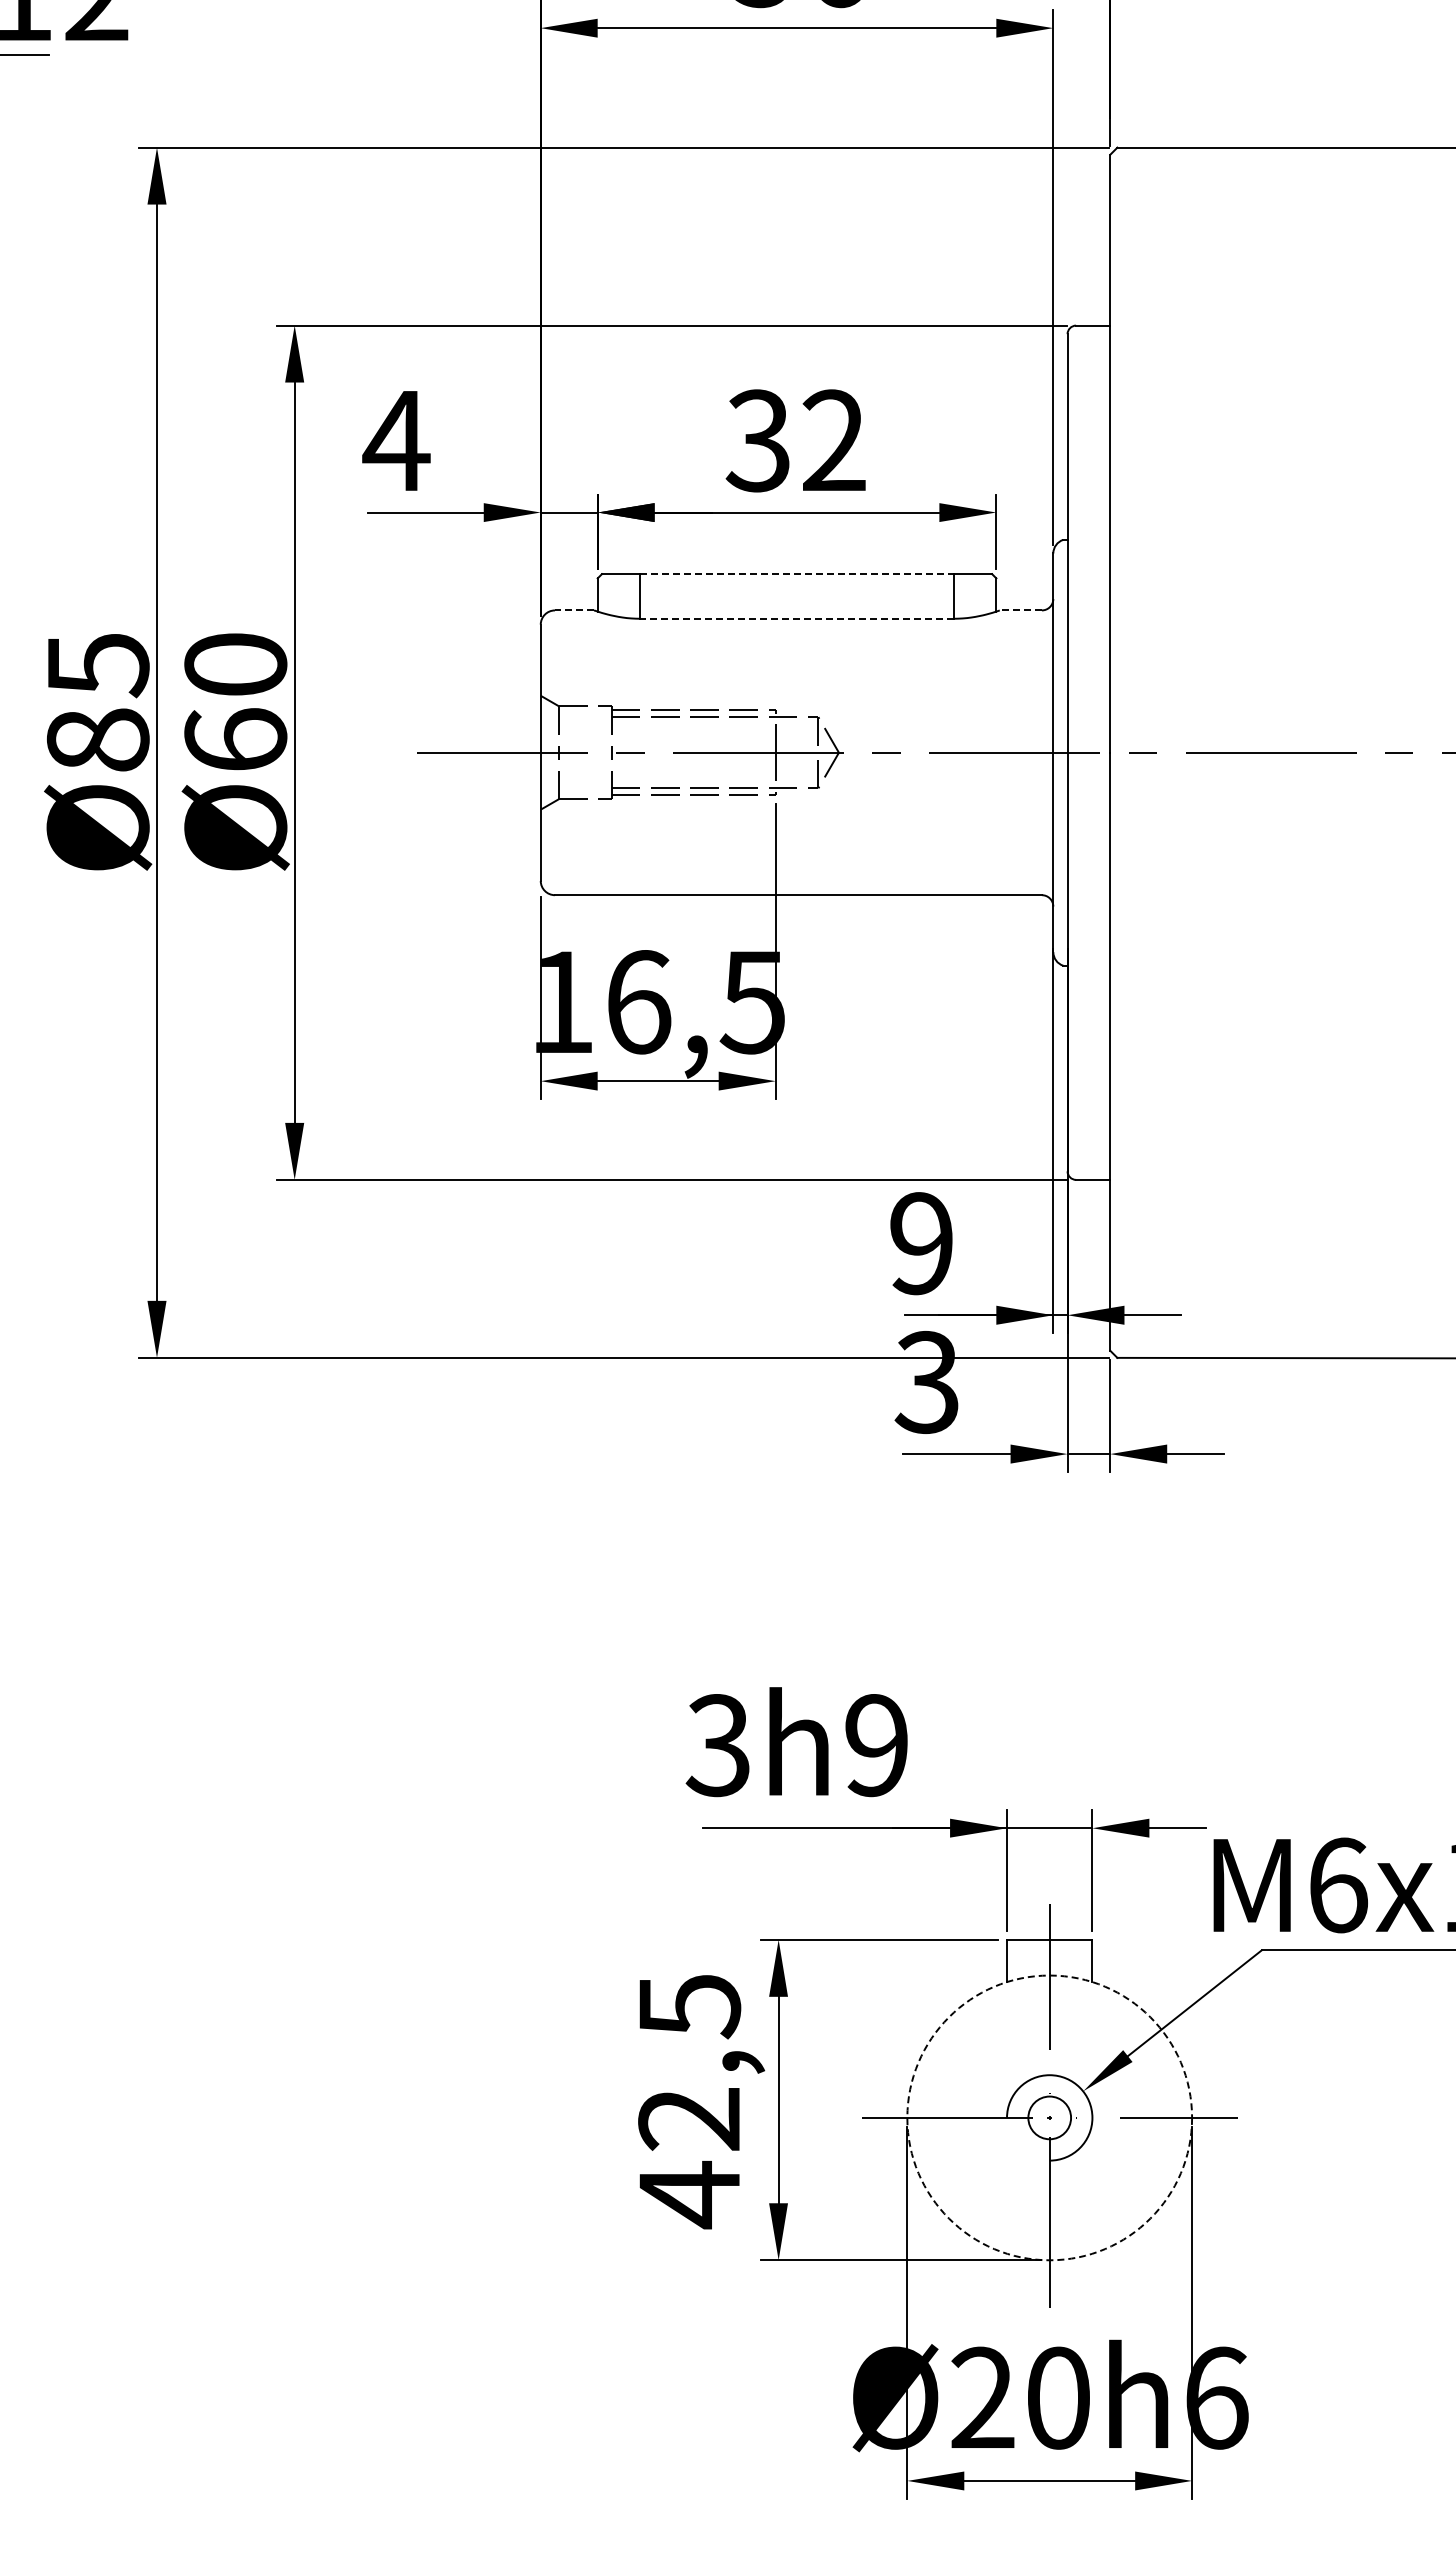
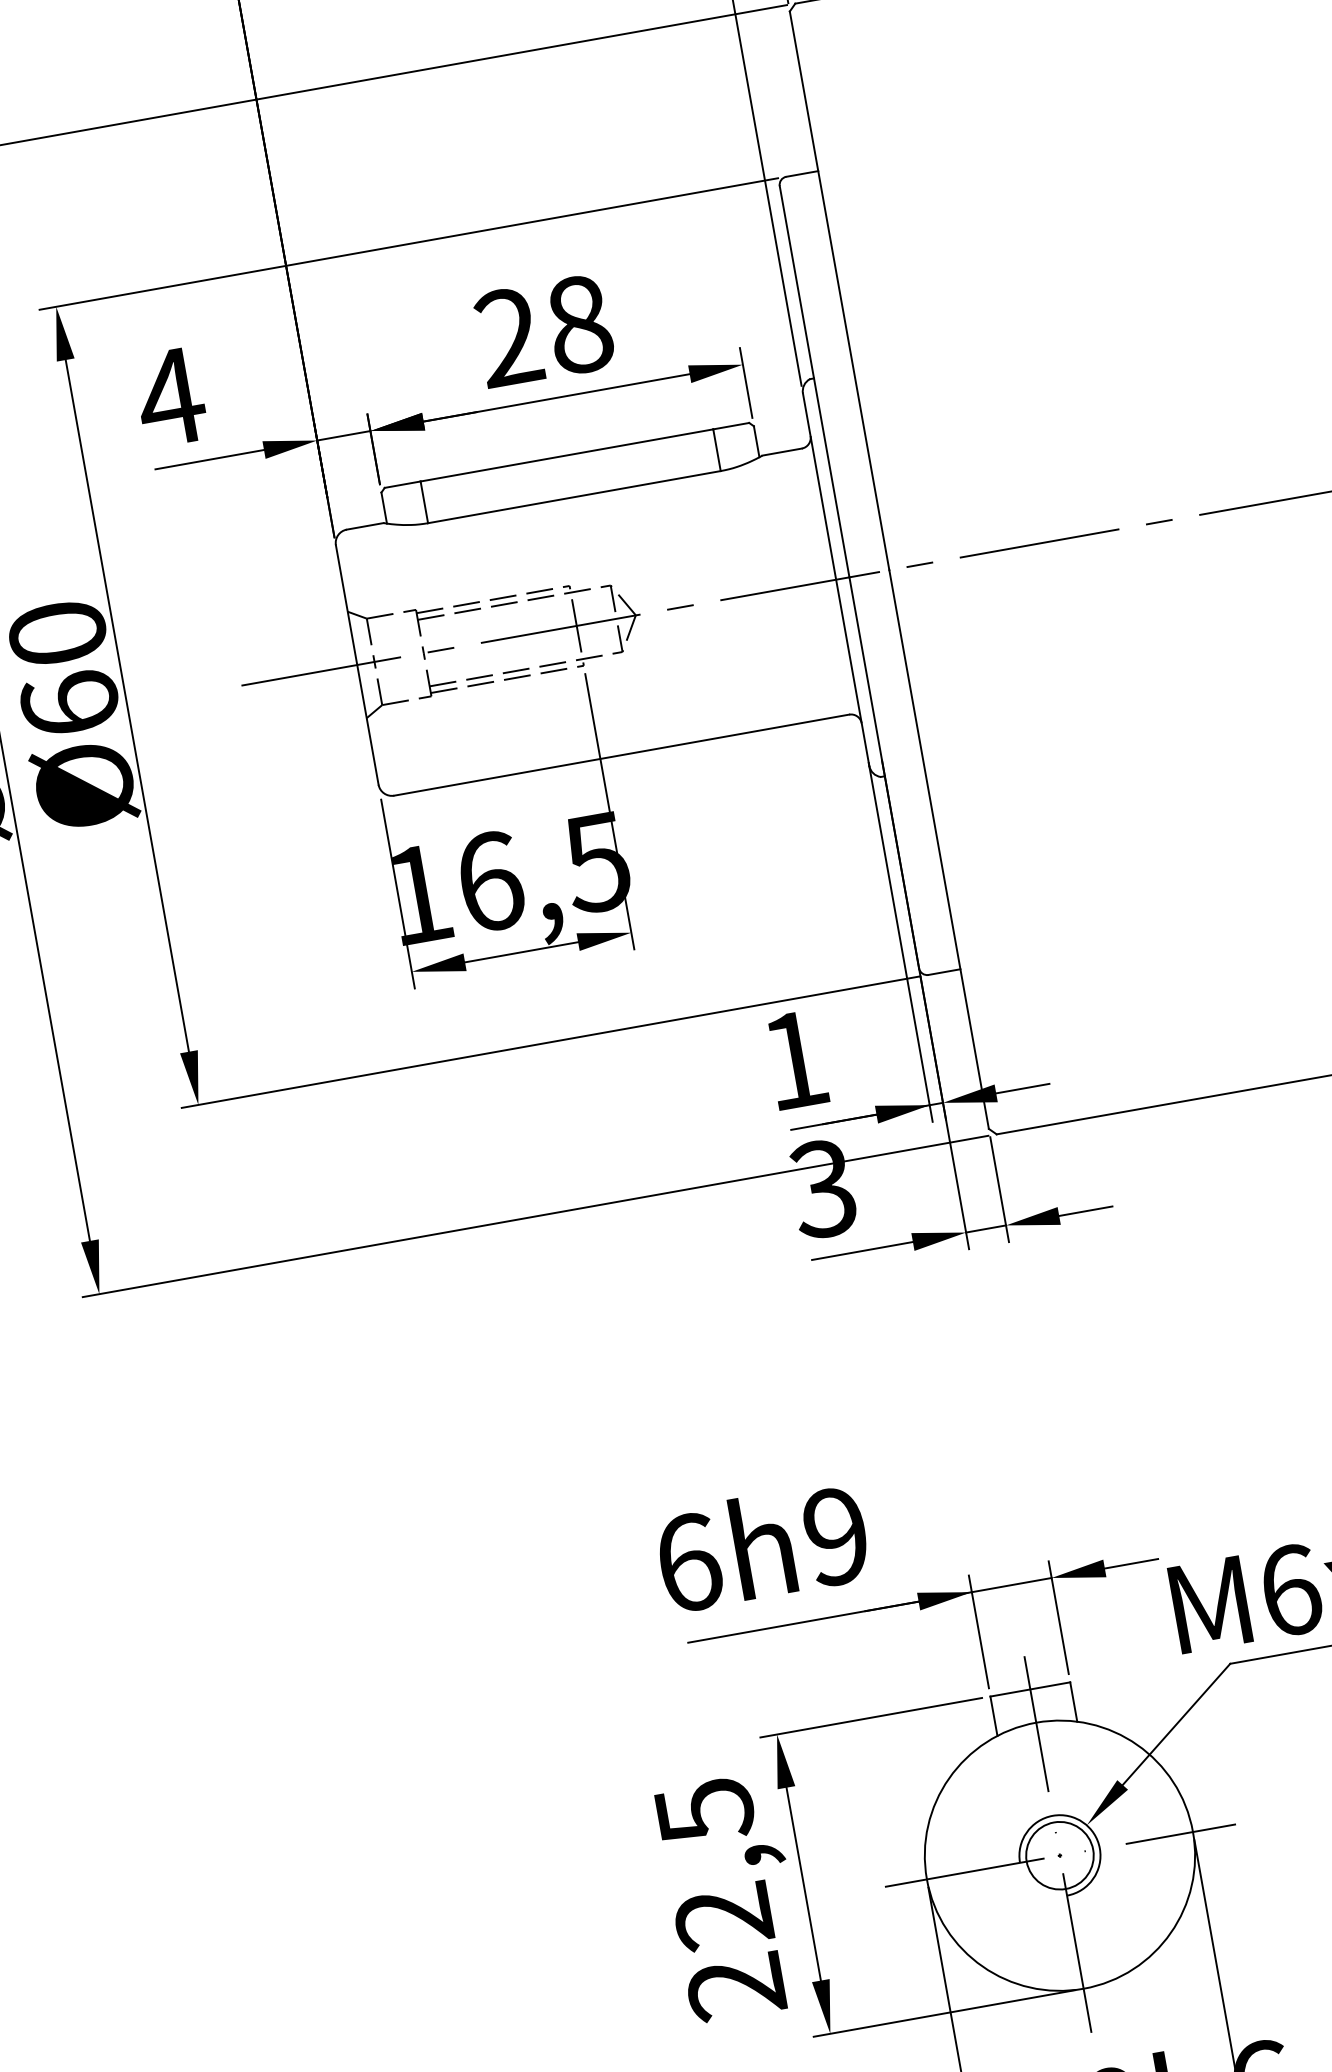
text: (795, 440) -> (543, 330), 32 -> 28
line: (797, 574) -> (567, 455), dashed -> solid
line: (574, 610) -> (365, 526), dashed -> solid
line: (1020, 610) -> (781, 452), dashed -> solid
line: (797, 618) -> (574, 496), dashed -> solid
text: (921, 1243) -> (794, 1060), 9 -> 1
text: (718, 1745) -> (688, 1562), 3h9 -> 6h9
circle: (1049, 2117) -> (1059, 1855), dashed -> solid
circle: (1049, 2117) -> (1059, 1855), size x1.67
text: (688, 2194) -> (735, 1987), 42,5 -> 22,5

